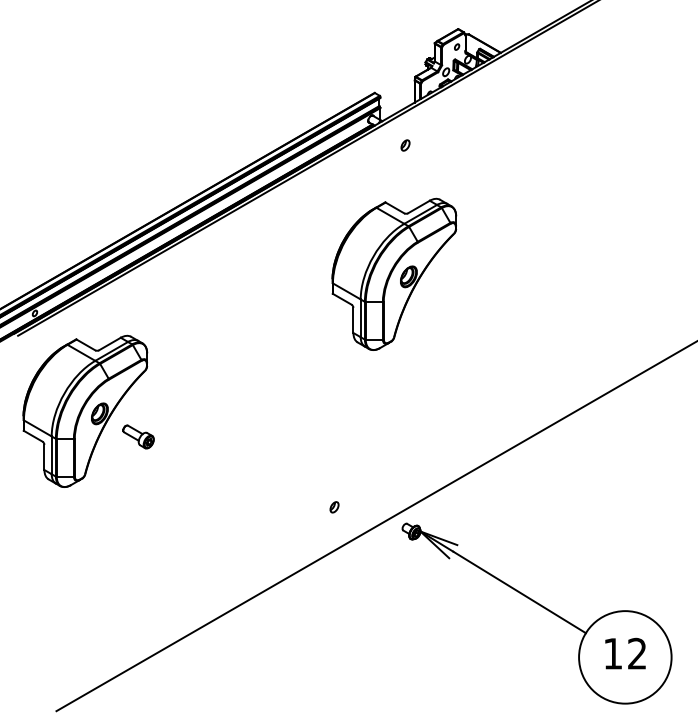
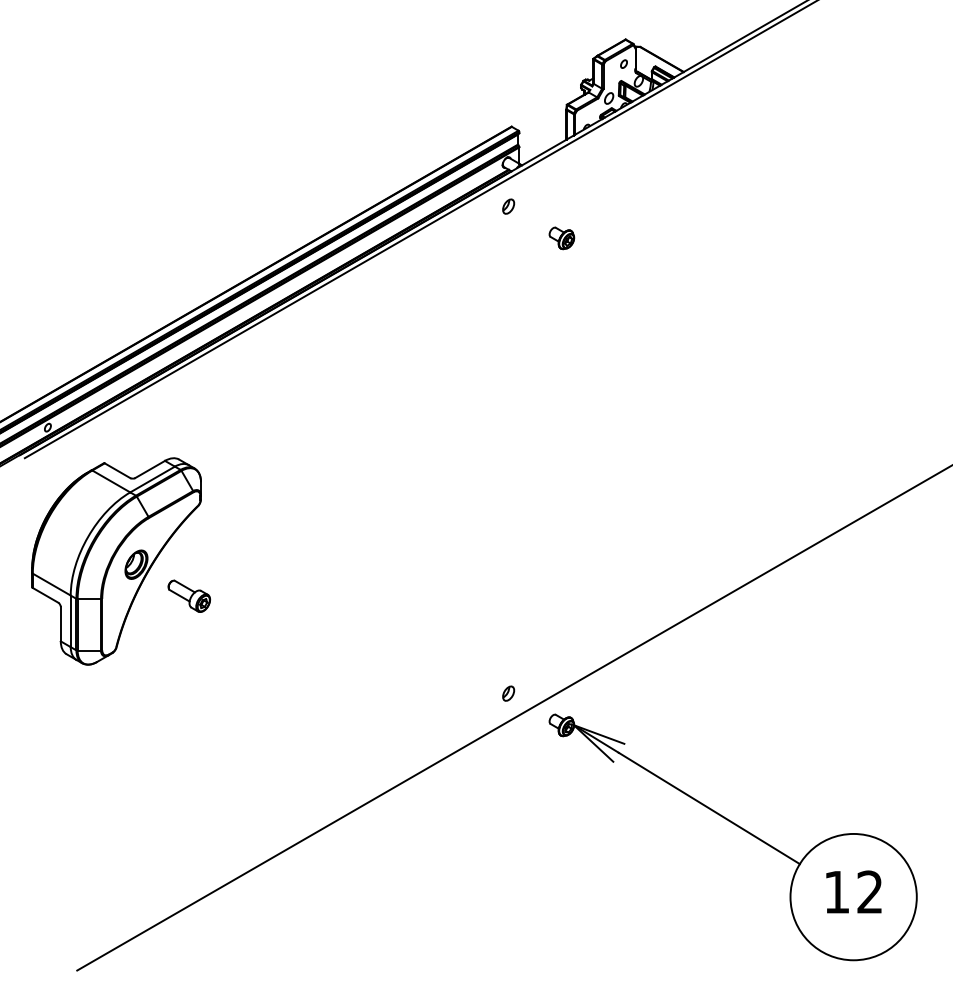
part: (405, 145) -> (508, 206), moved
part: (411, 174) -> (561, 238), added
part: (394, 273) -> (538, 373), removed
part: (334, 507) -> (508, 693), moved

